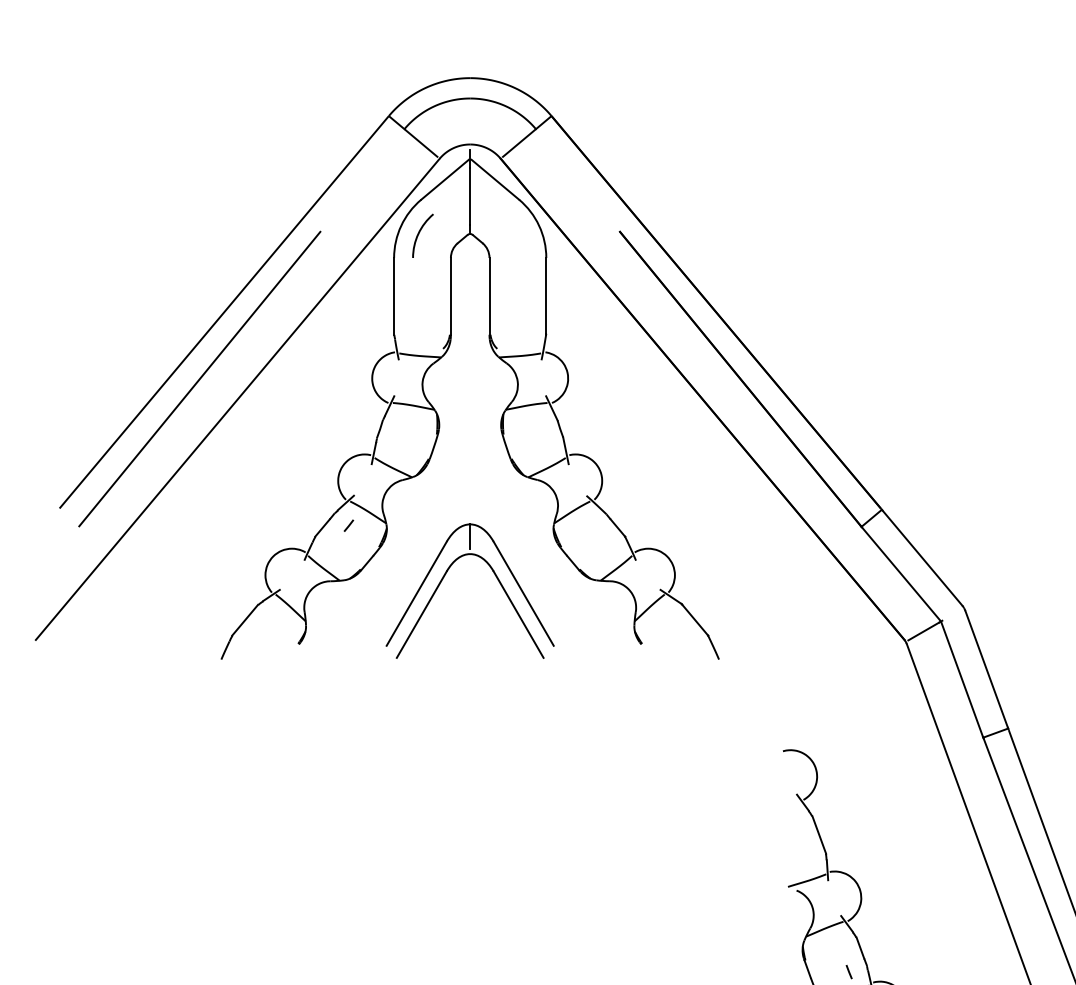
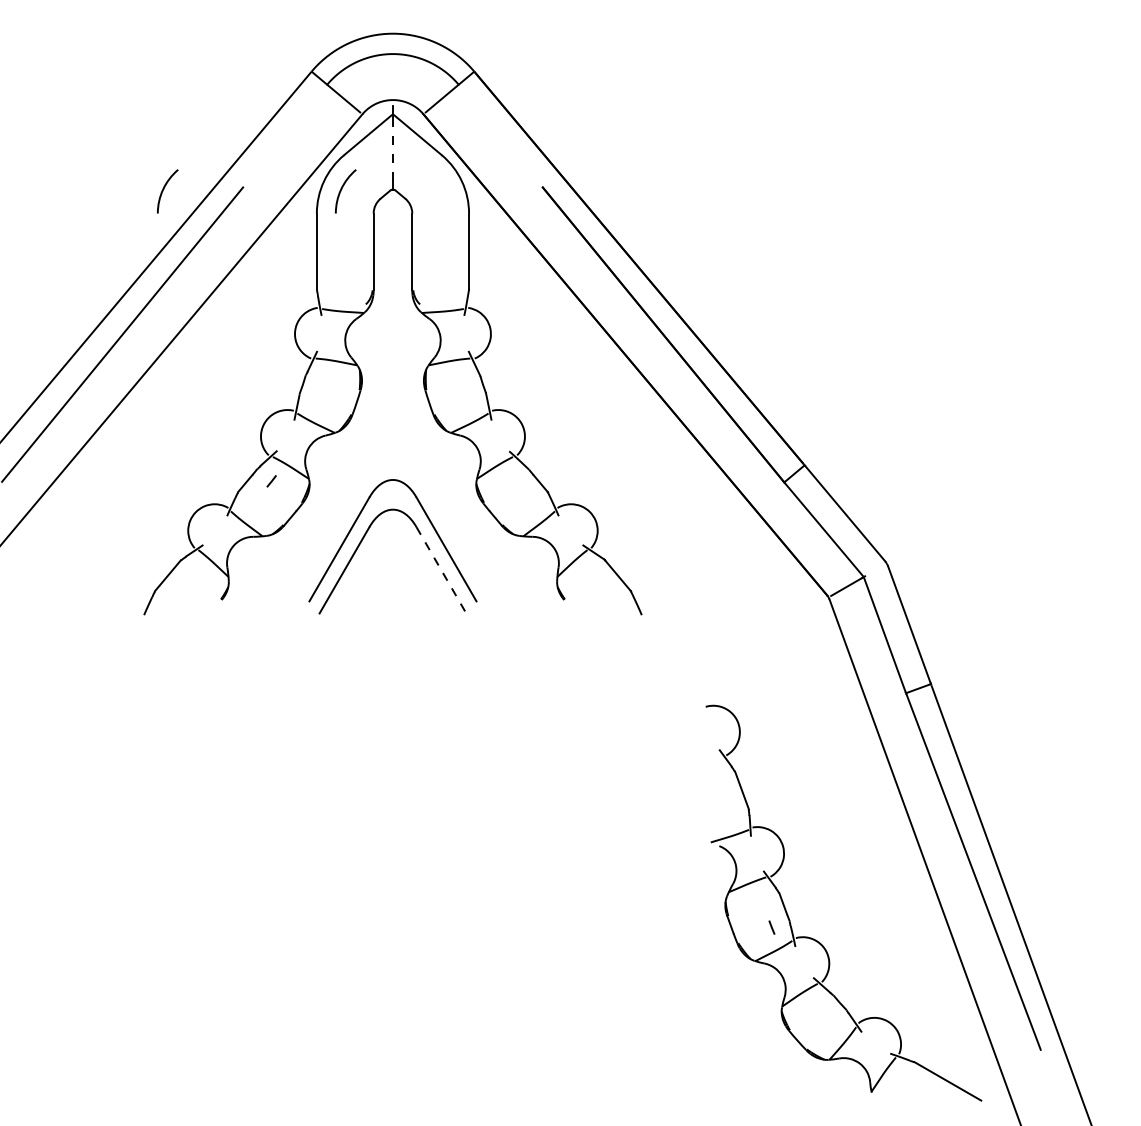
line: (469, 195) -> (392, 151), solid -> dashed
arc: (241, 233) -> (164, 189), added
line: (469, 535) -> (392, 491), removed
line: (518, 614) -> (441, 570), solid -> dashed

